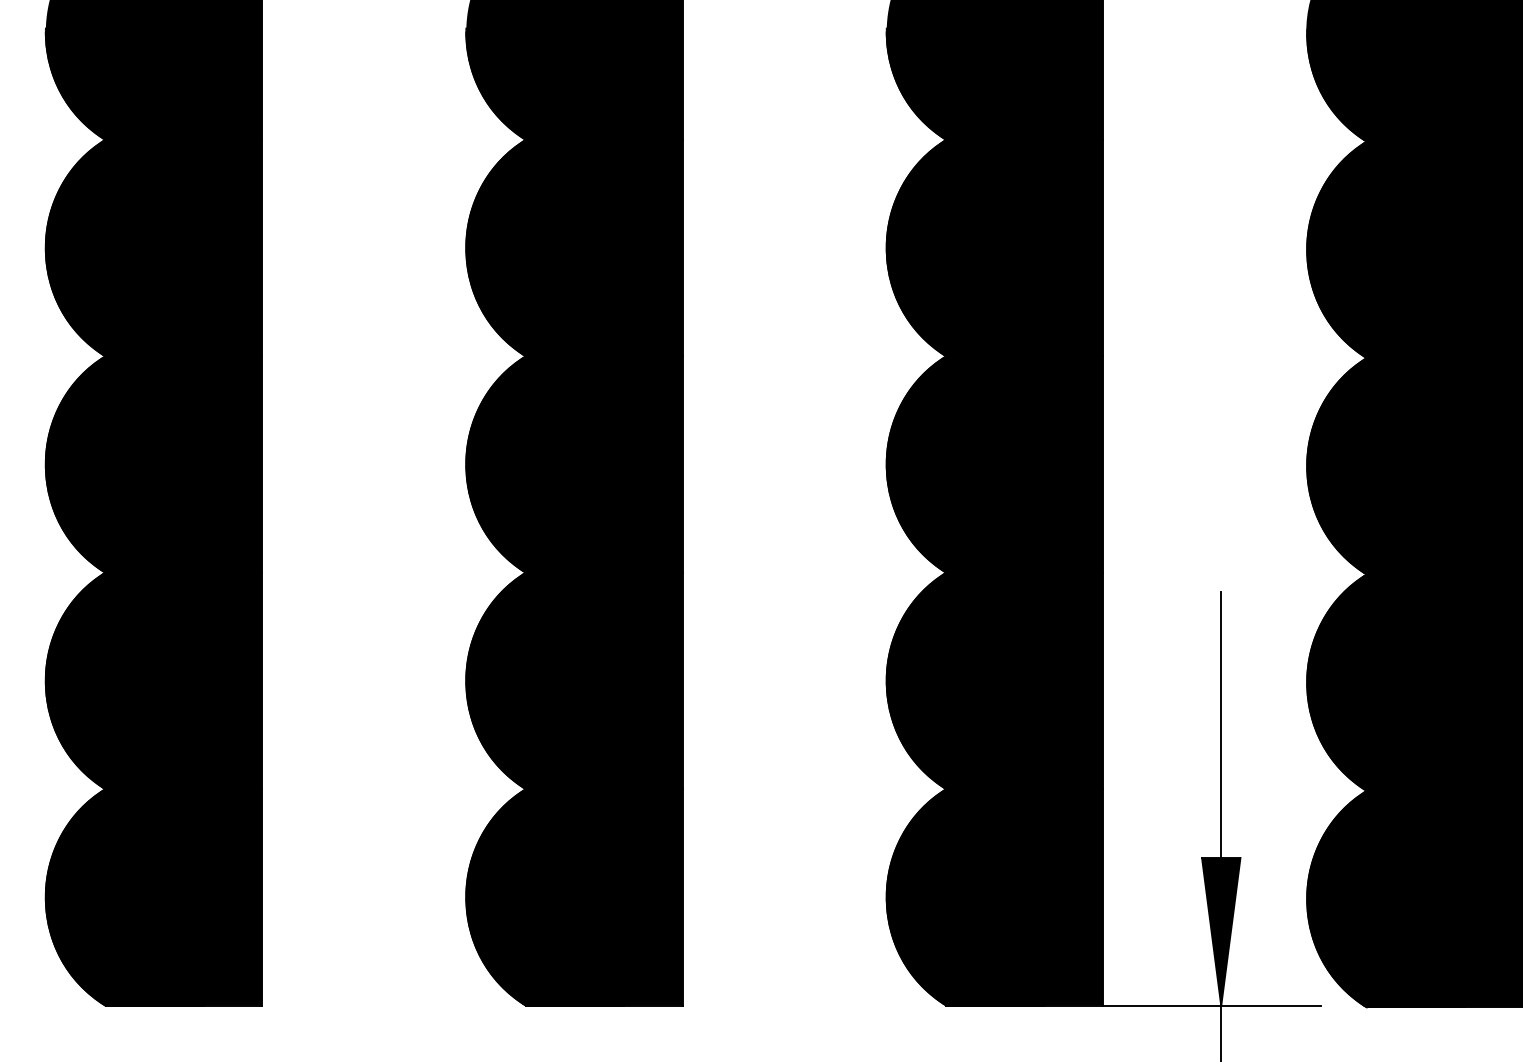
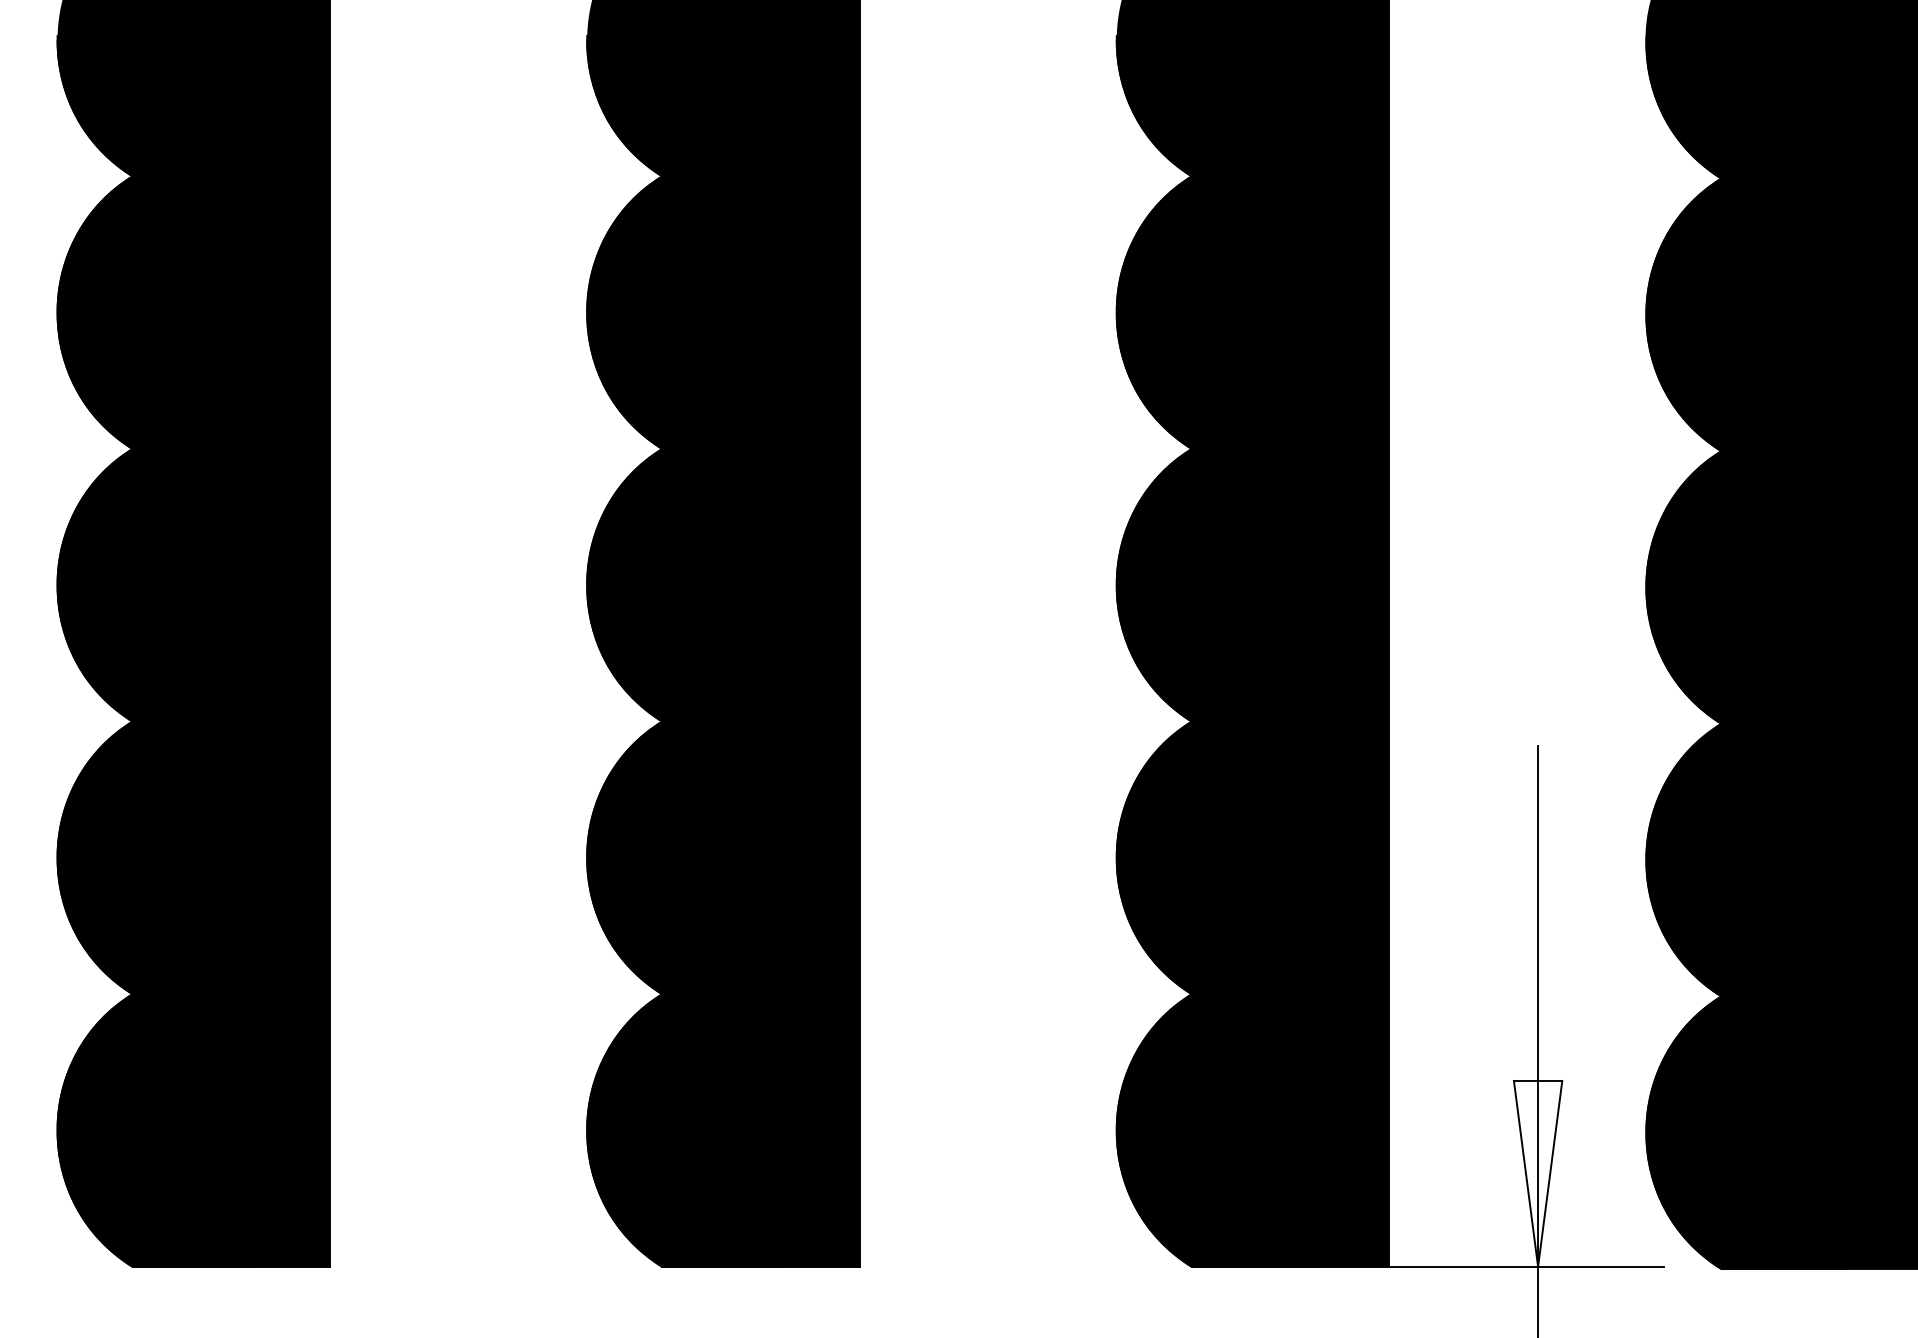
fill: (1220, 931) -> (1537, 1173), removed

